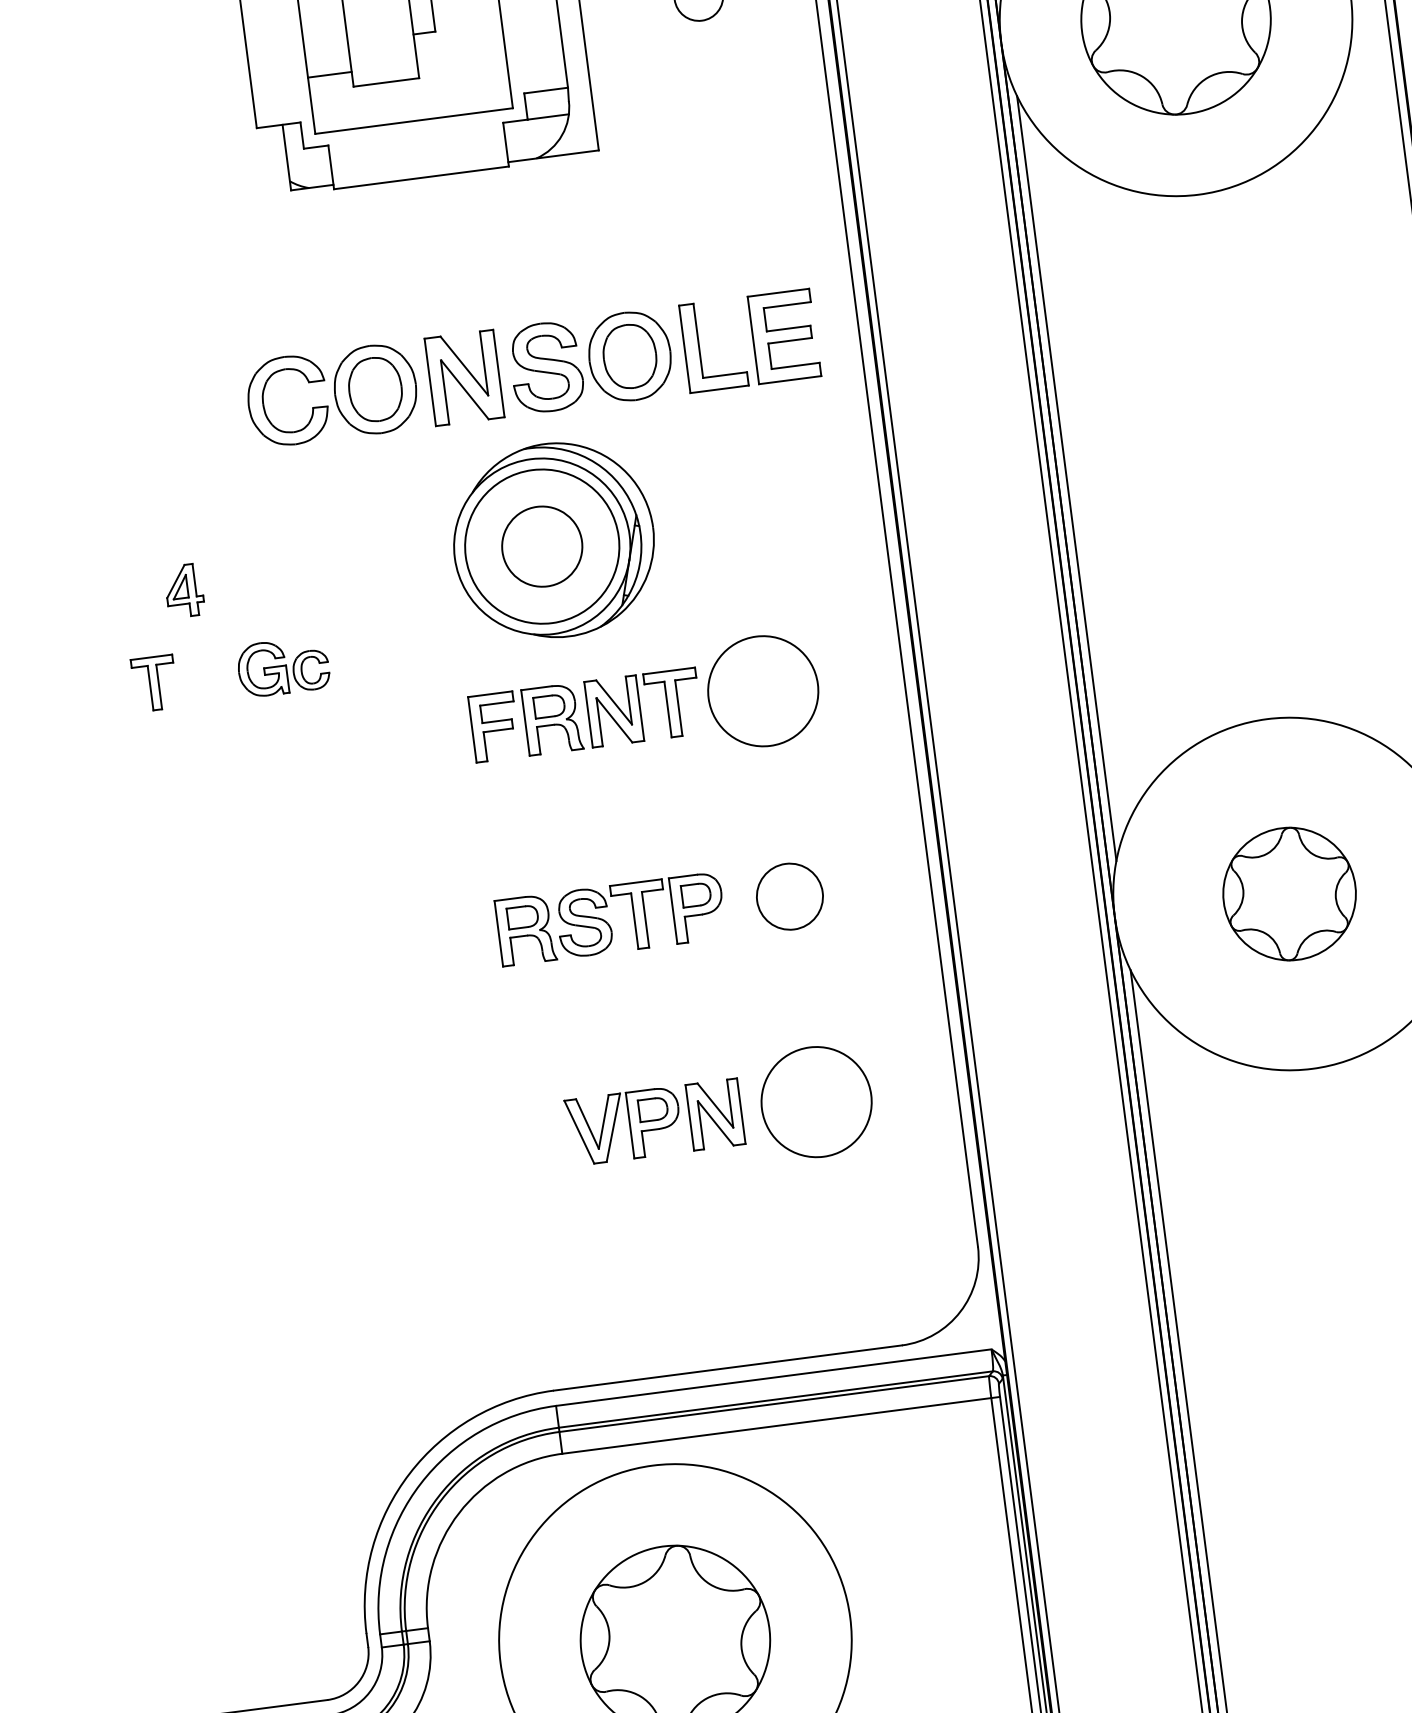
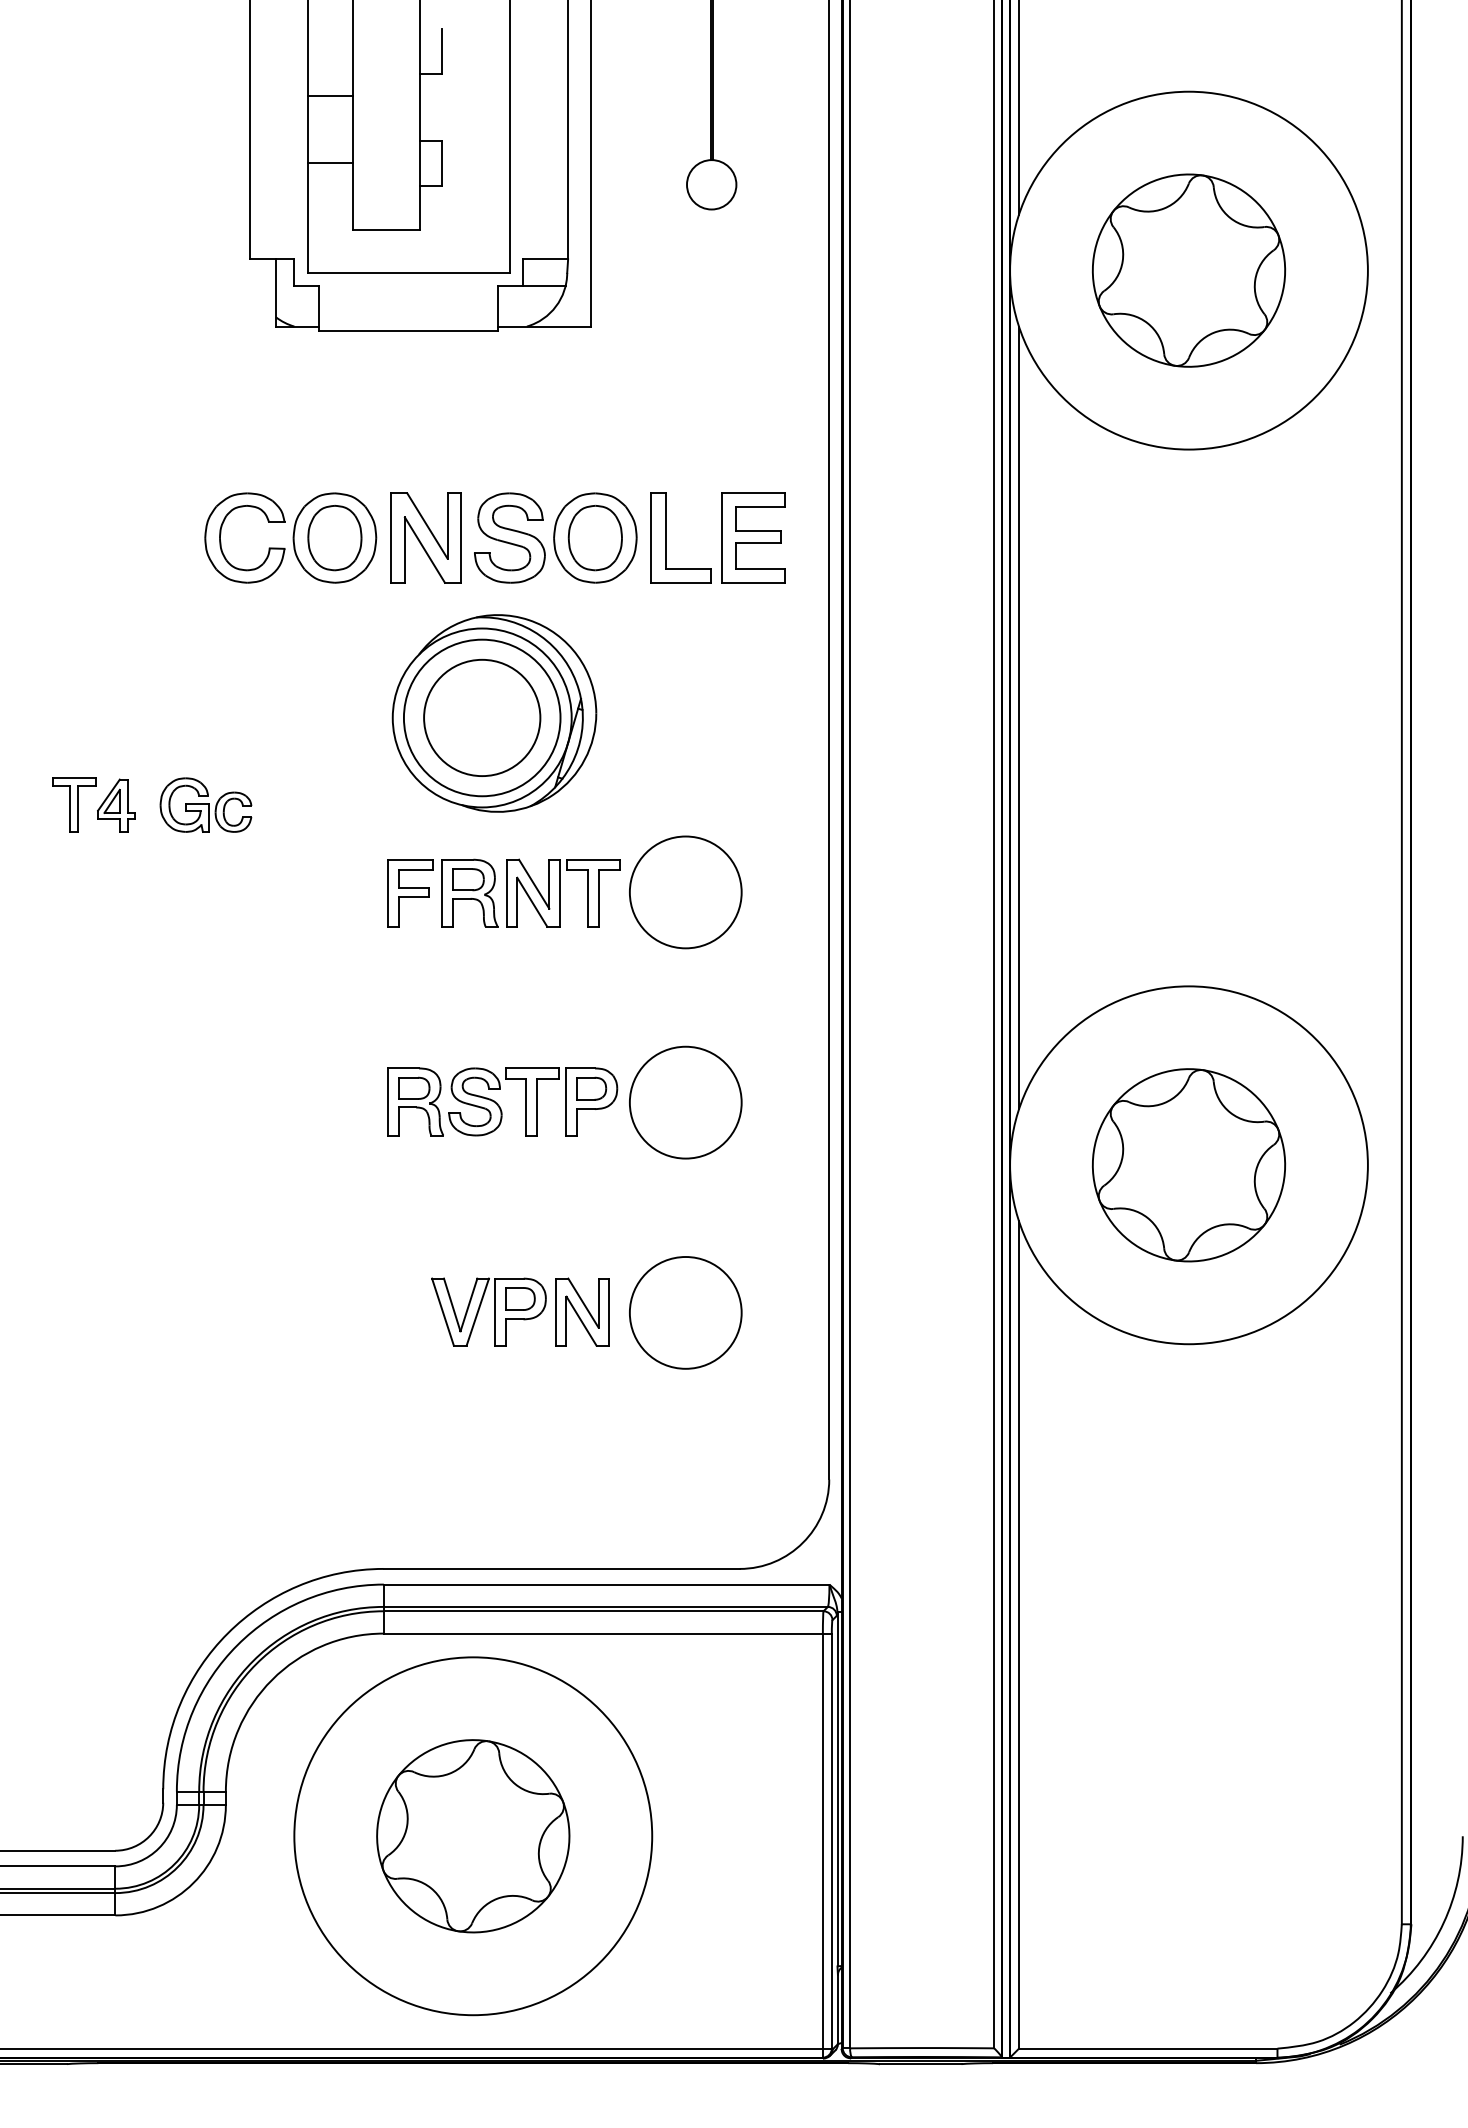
line: (329, 75) -> (329, 163), moved
circle: (542, 546) -> (482, 717), size x1.43
part: (184, 590) -> (116, 805), moved
part: (1289, 894) -> (1188, 1165), size x1.43
circle: (789, 896) -> (685, 1102), size x1.67

